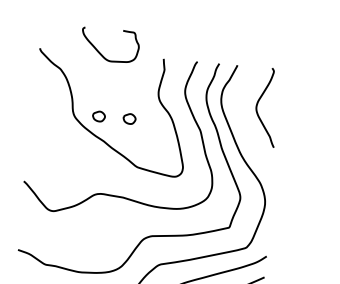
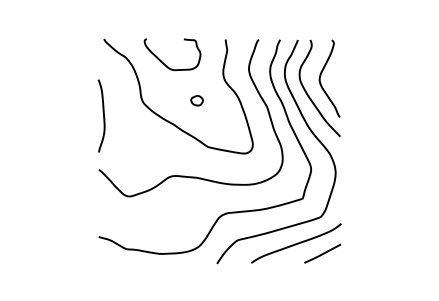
curve: (100, 52) -> (163, 62), moved
part: (98, 116) -> (166, 100), removed
curve: (244, 122) -> (309, 95), added
curve: (32, 126) -> (103, 115), added

